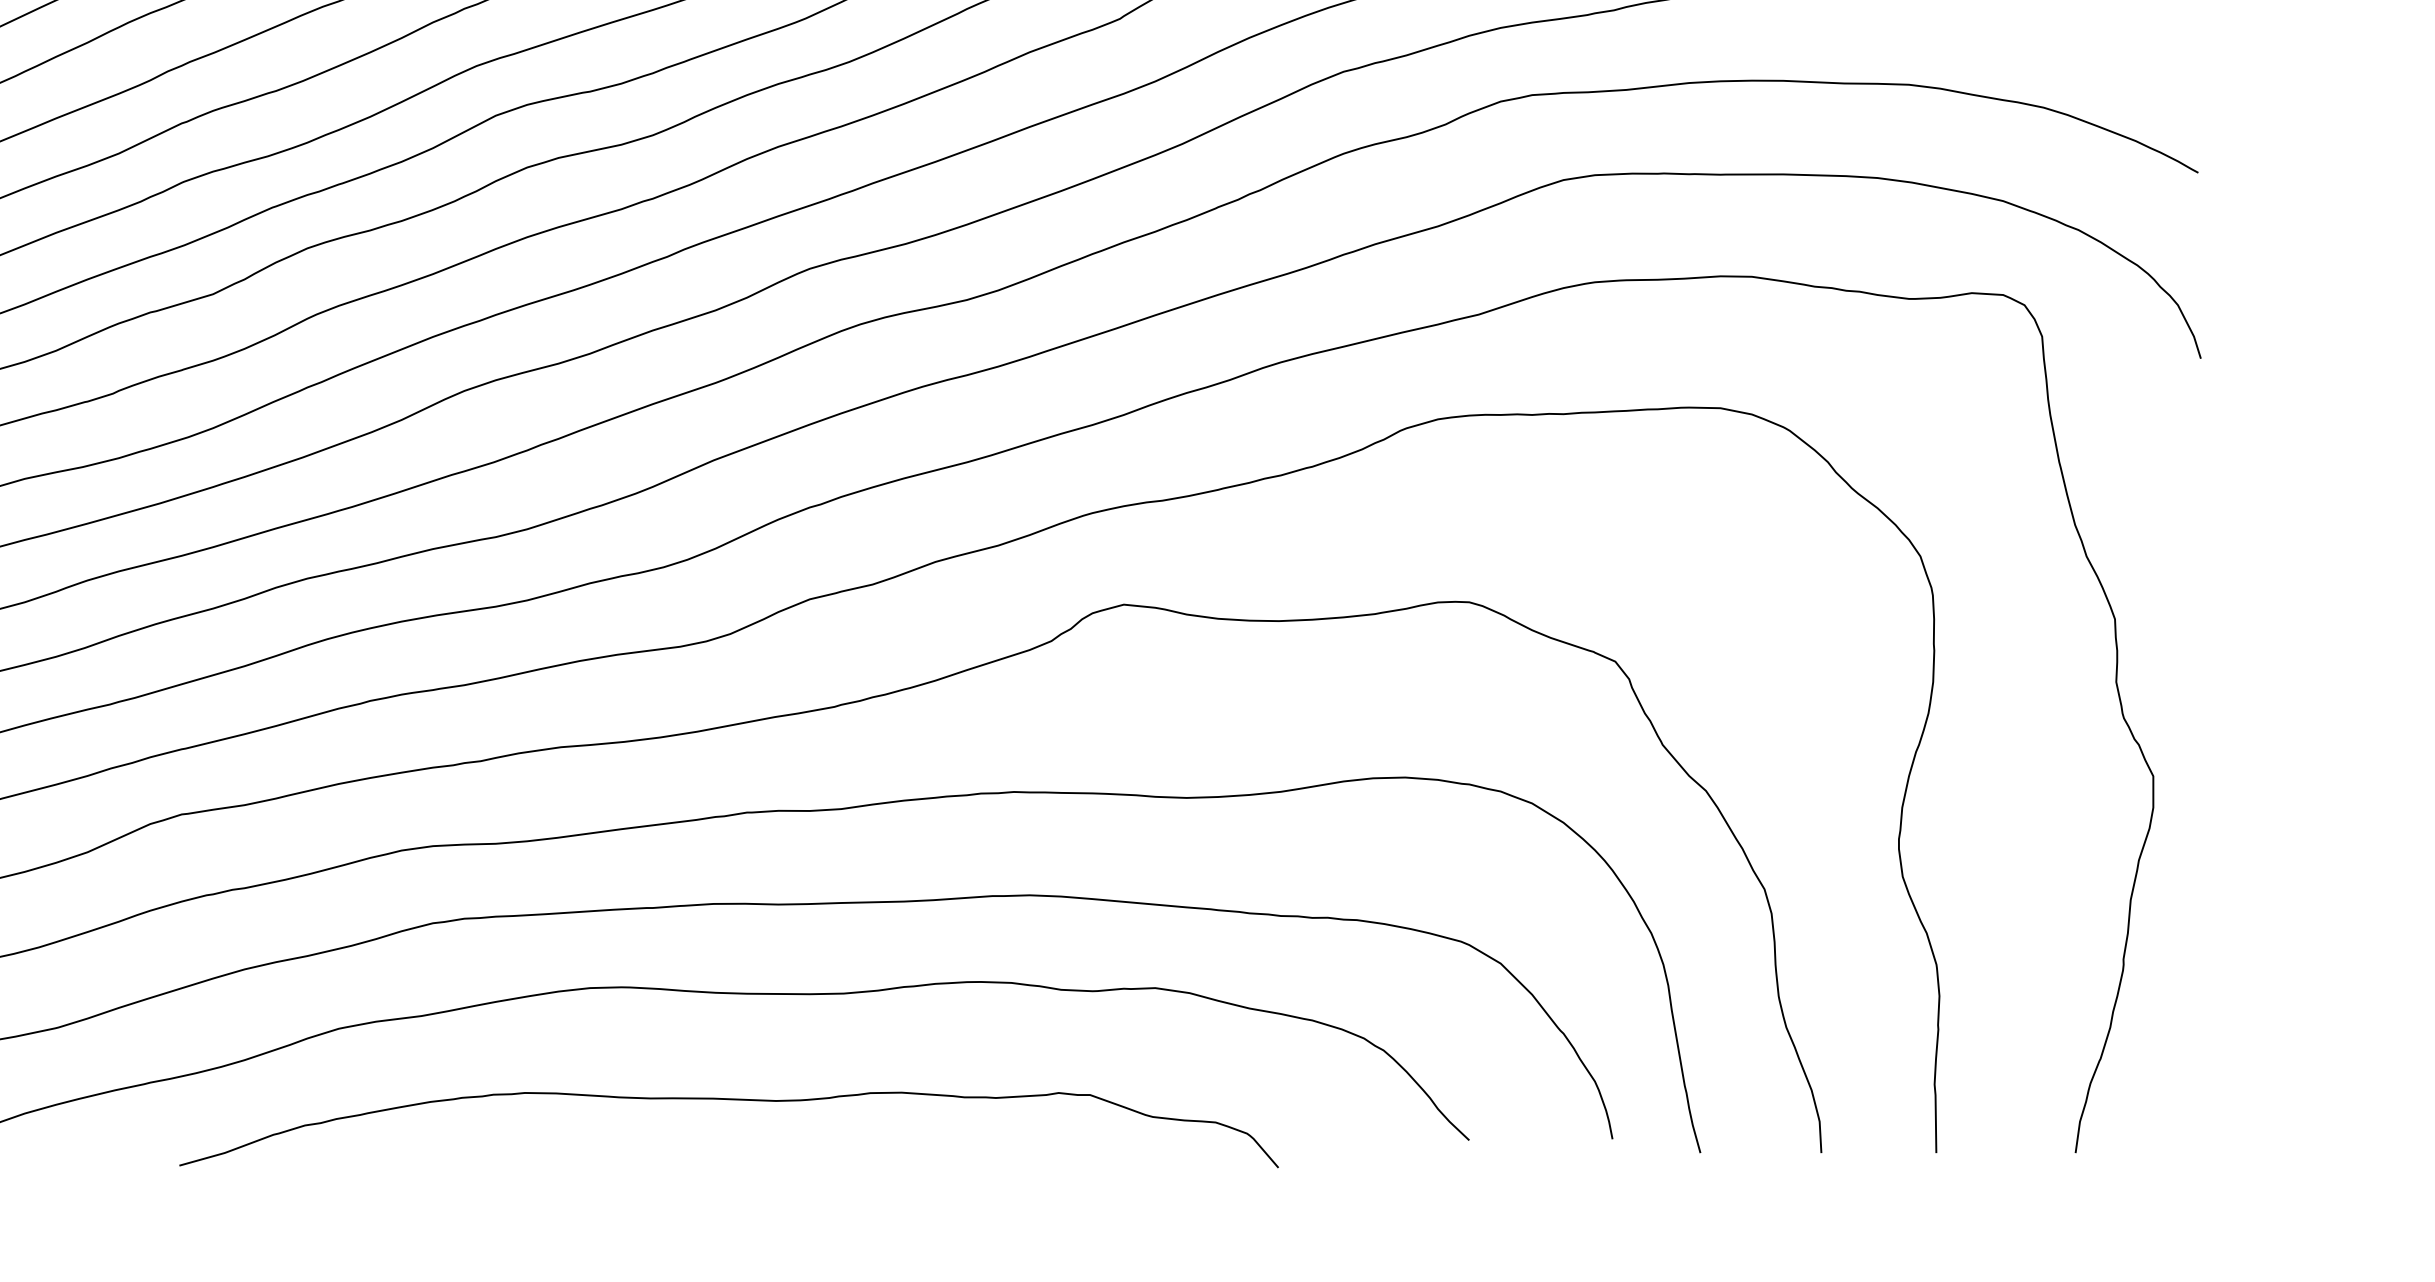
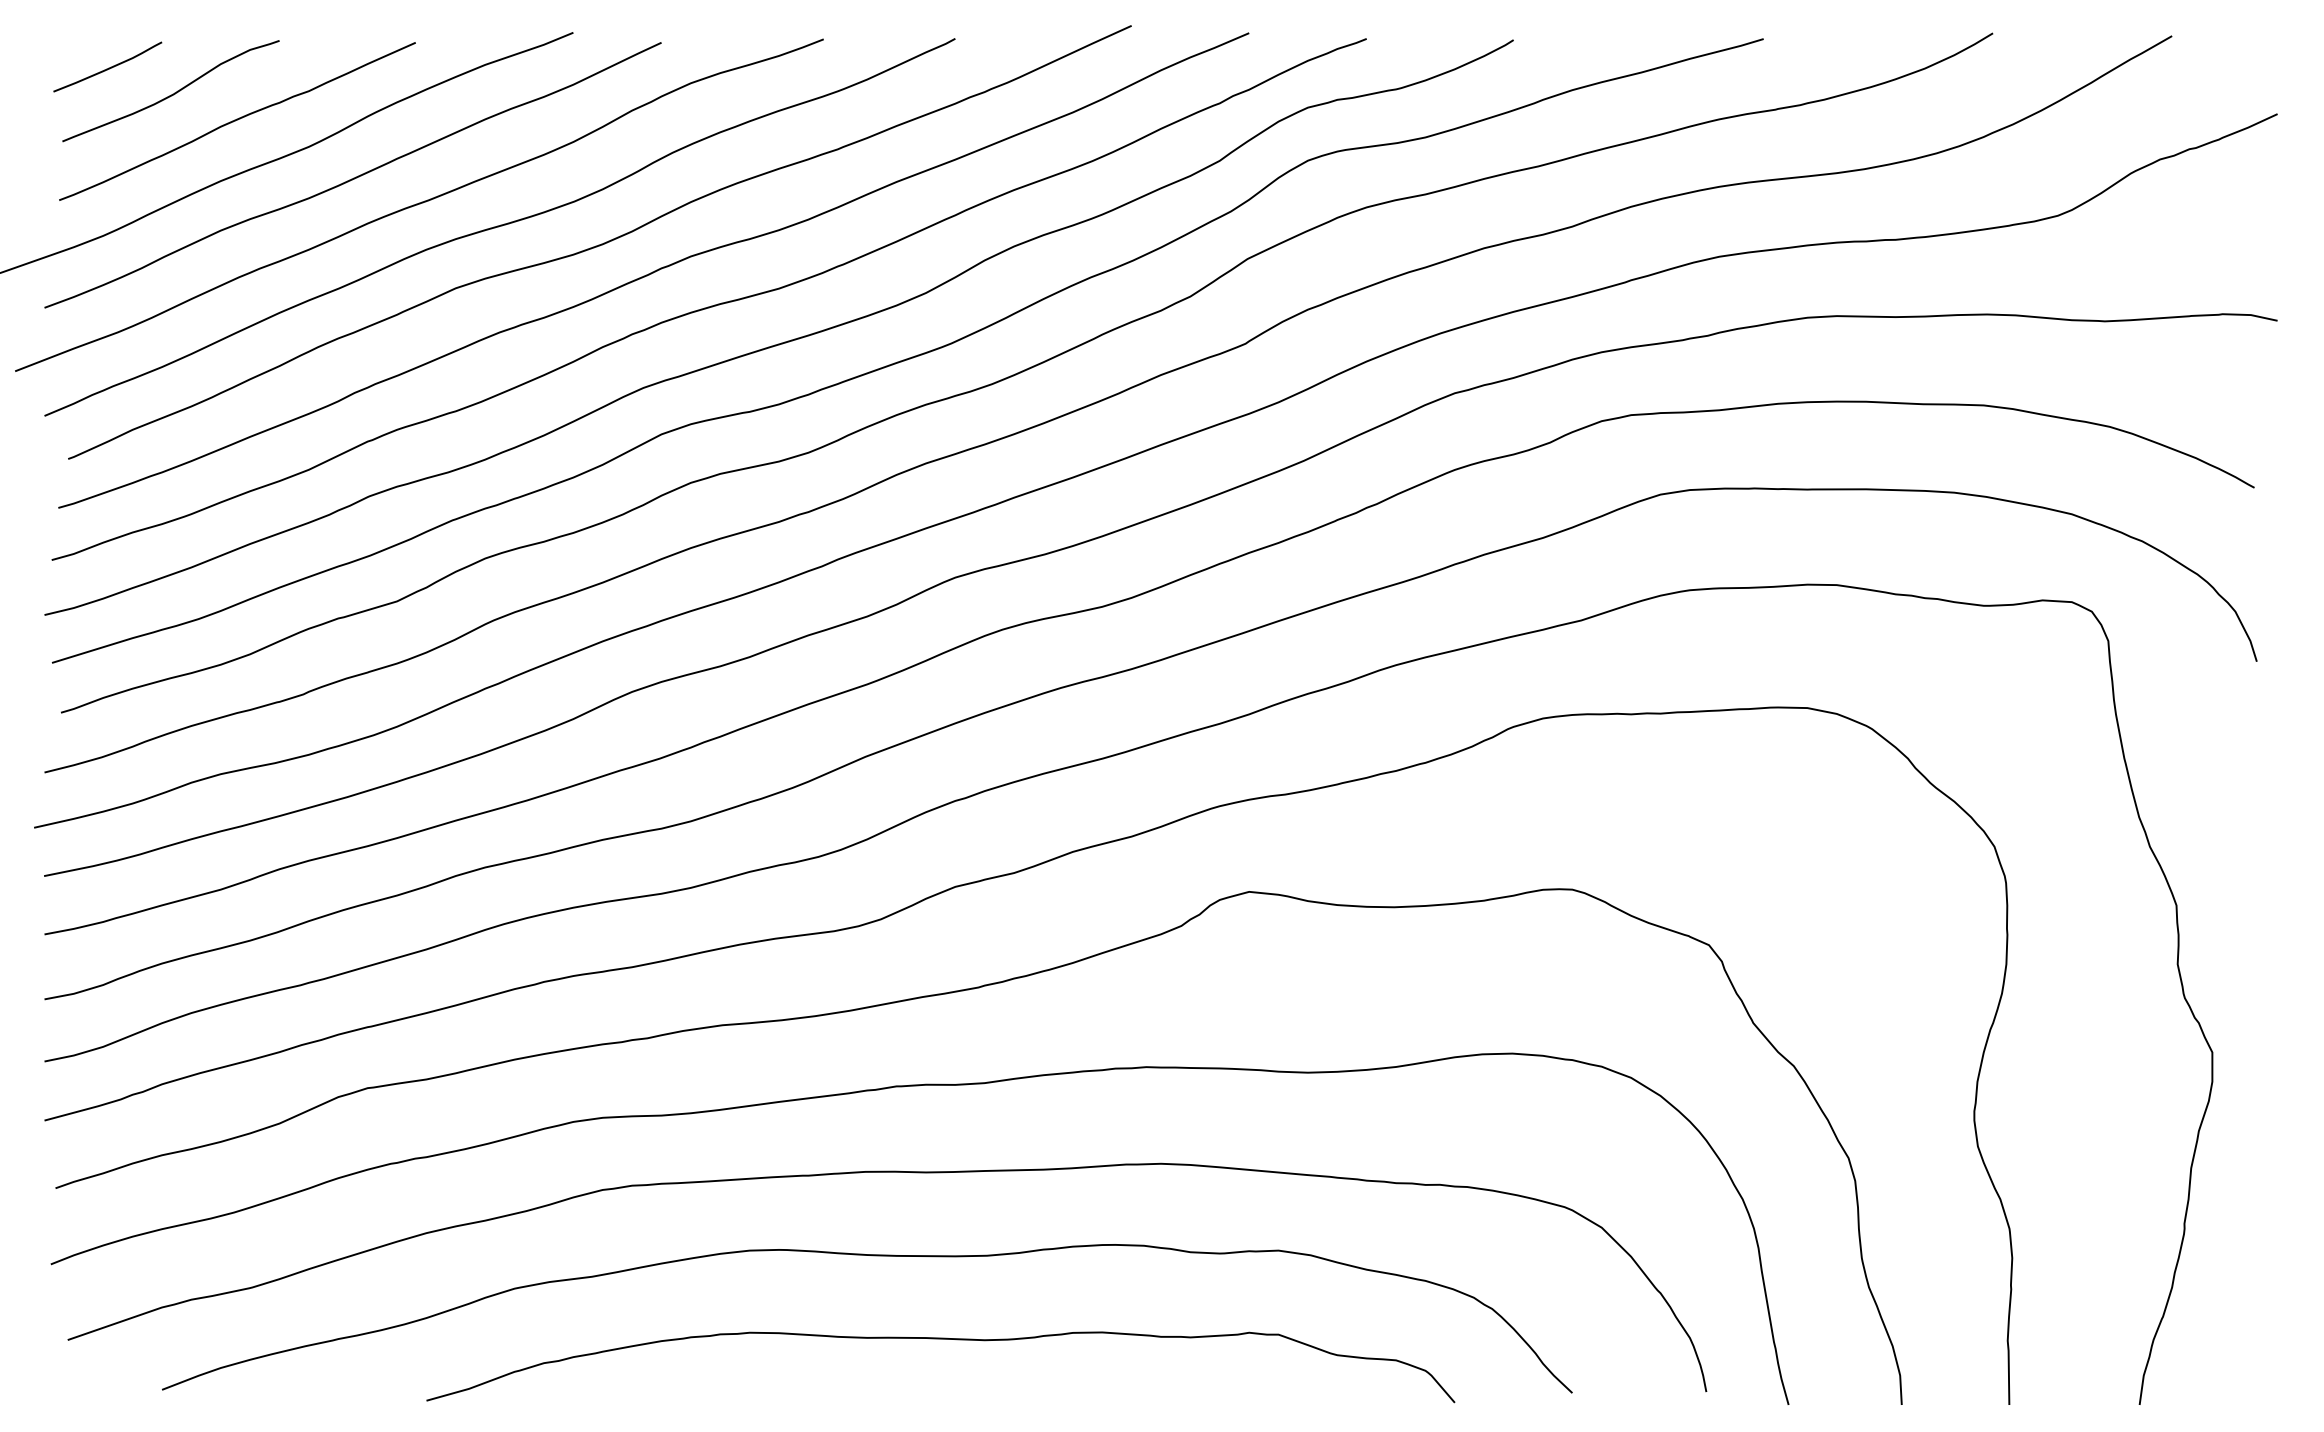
curve: (728, 1100) -> (940, 1339), moved

